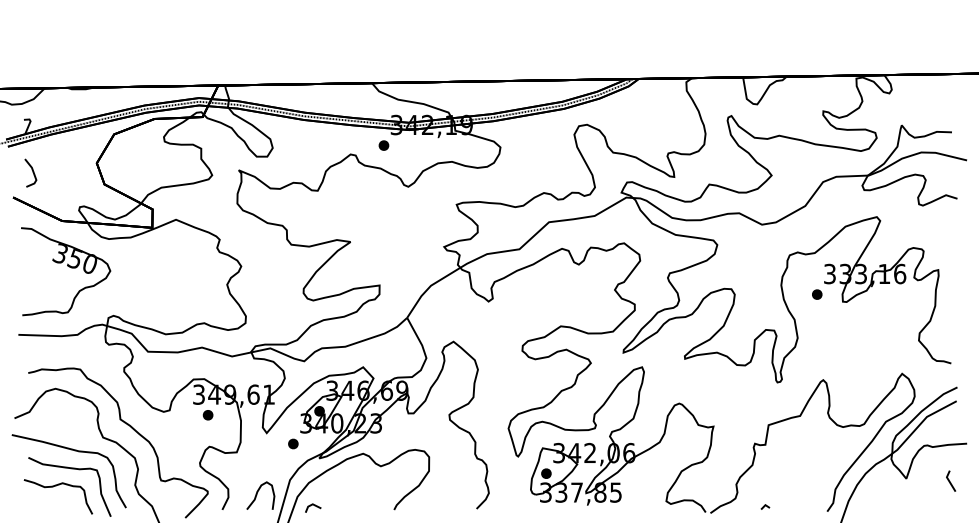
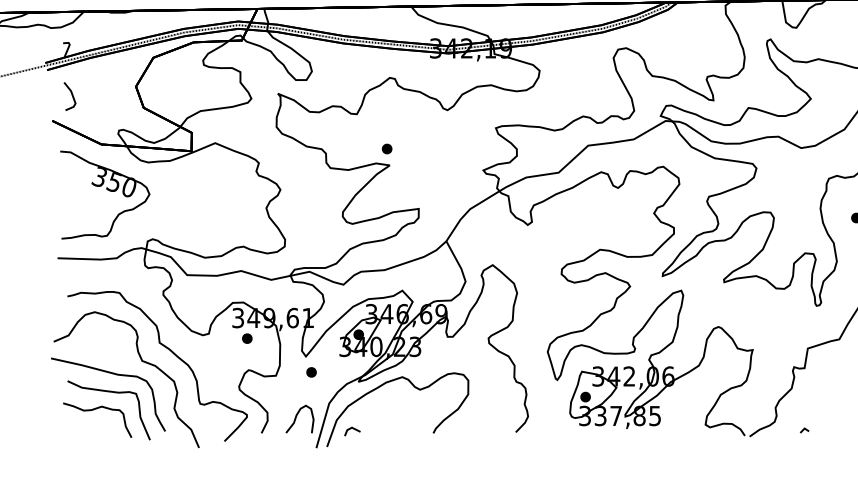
part: (383, 145) -> (386, 148), moved
part: (293, 443) -> (311, 371), moved

